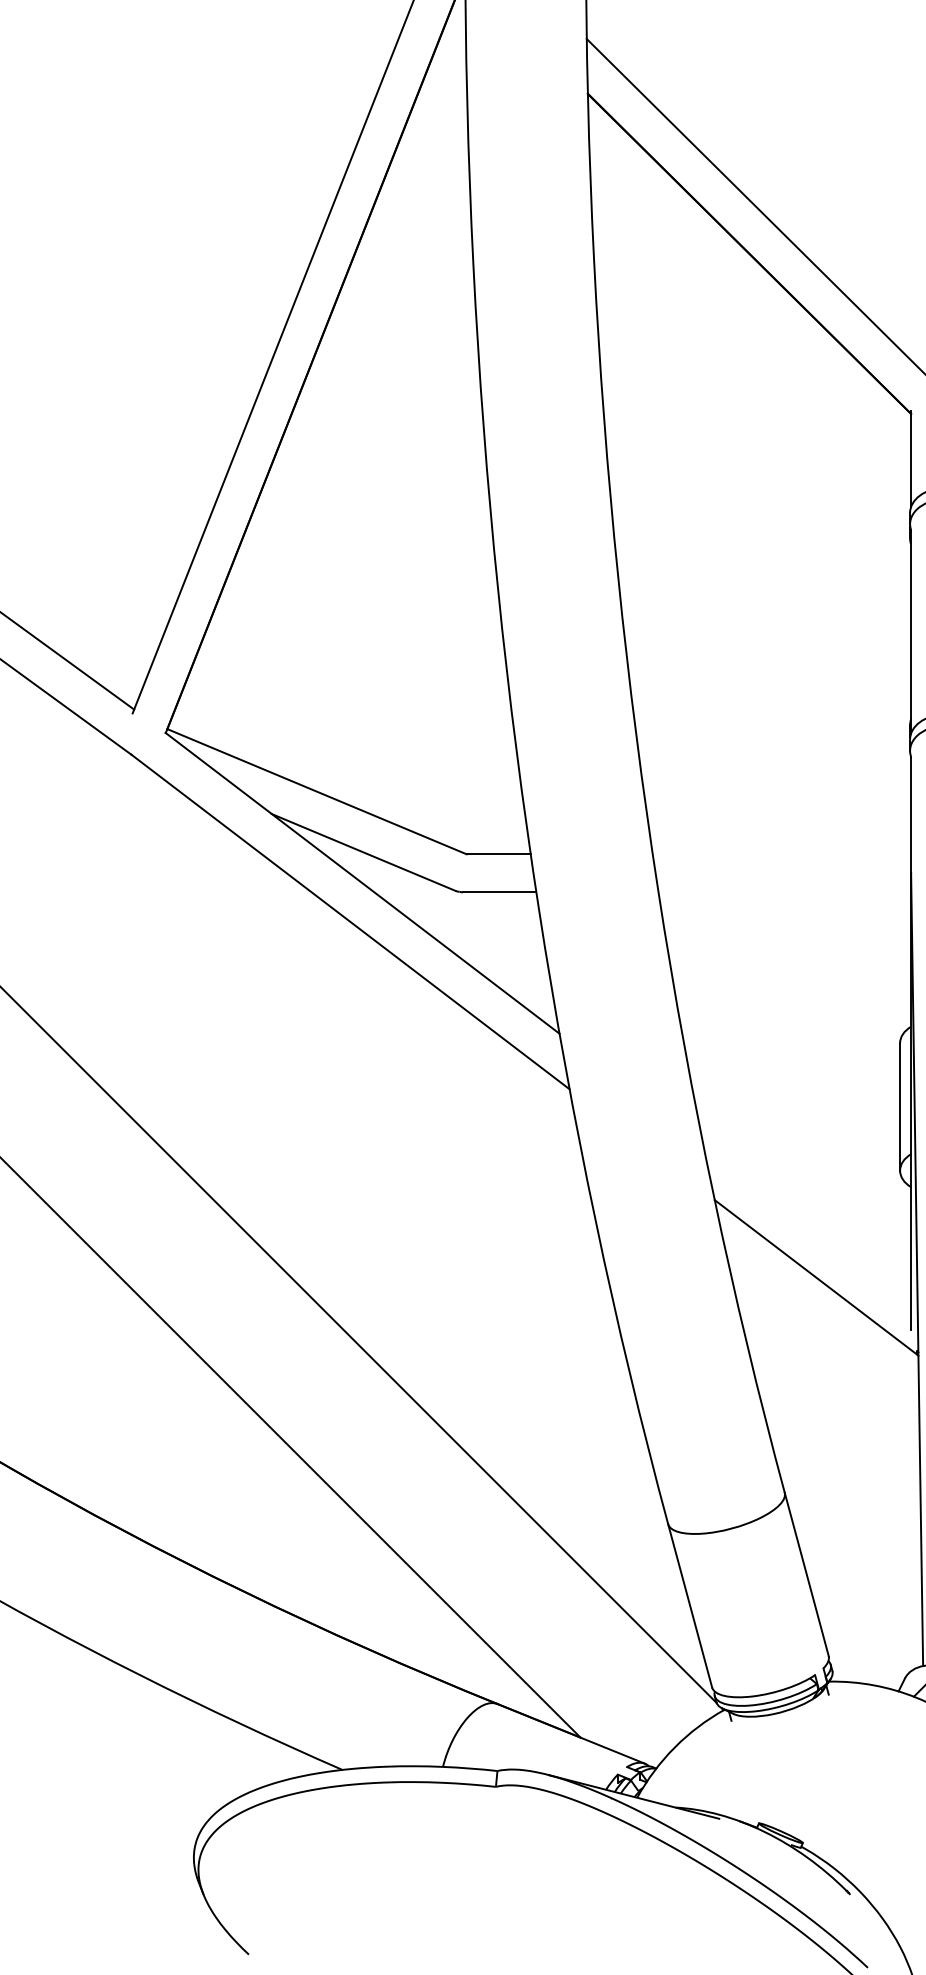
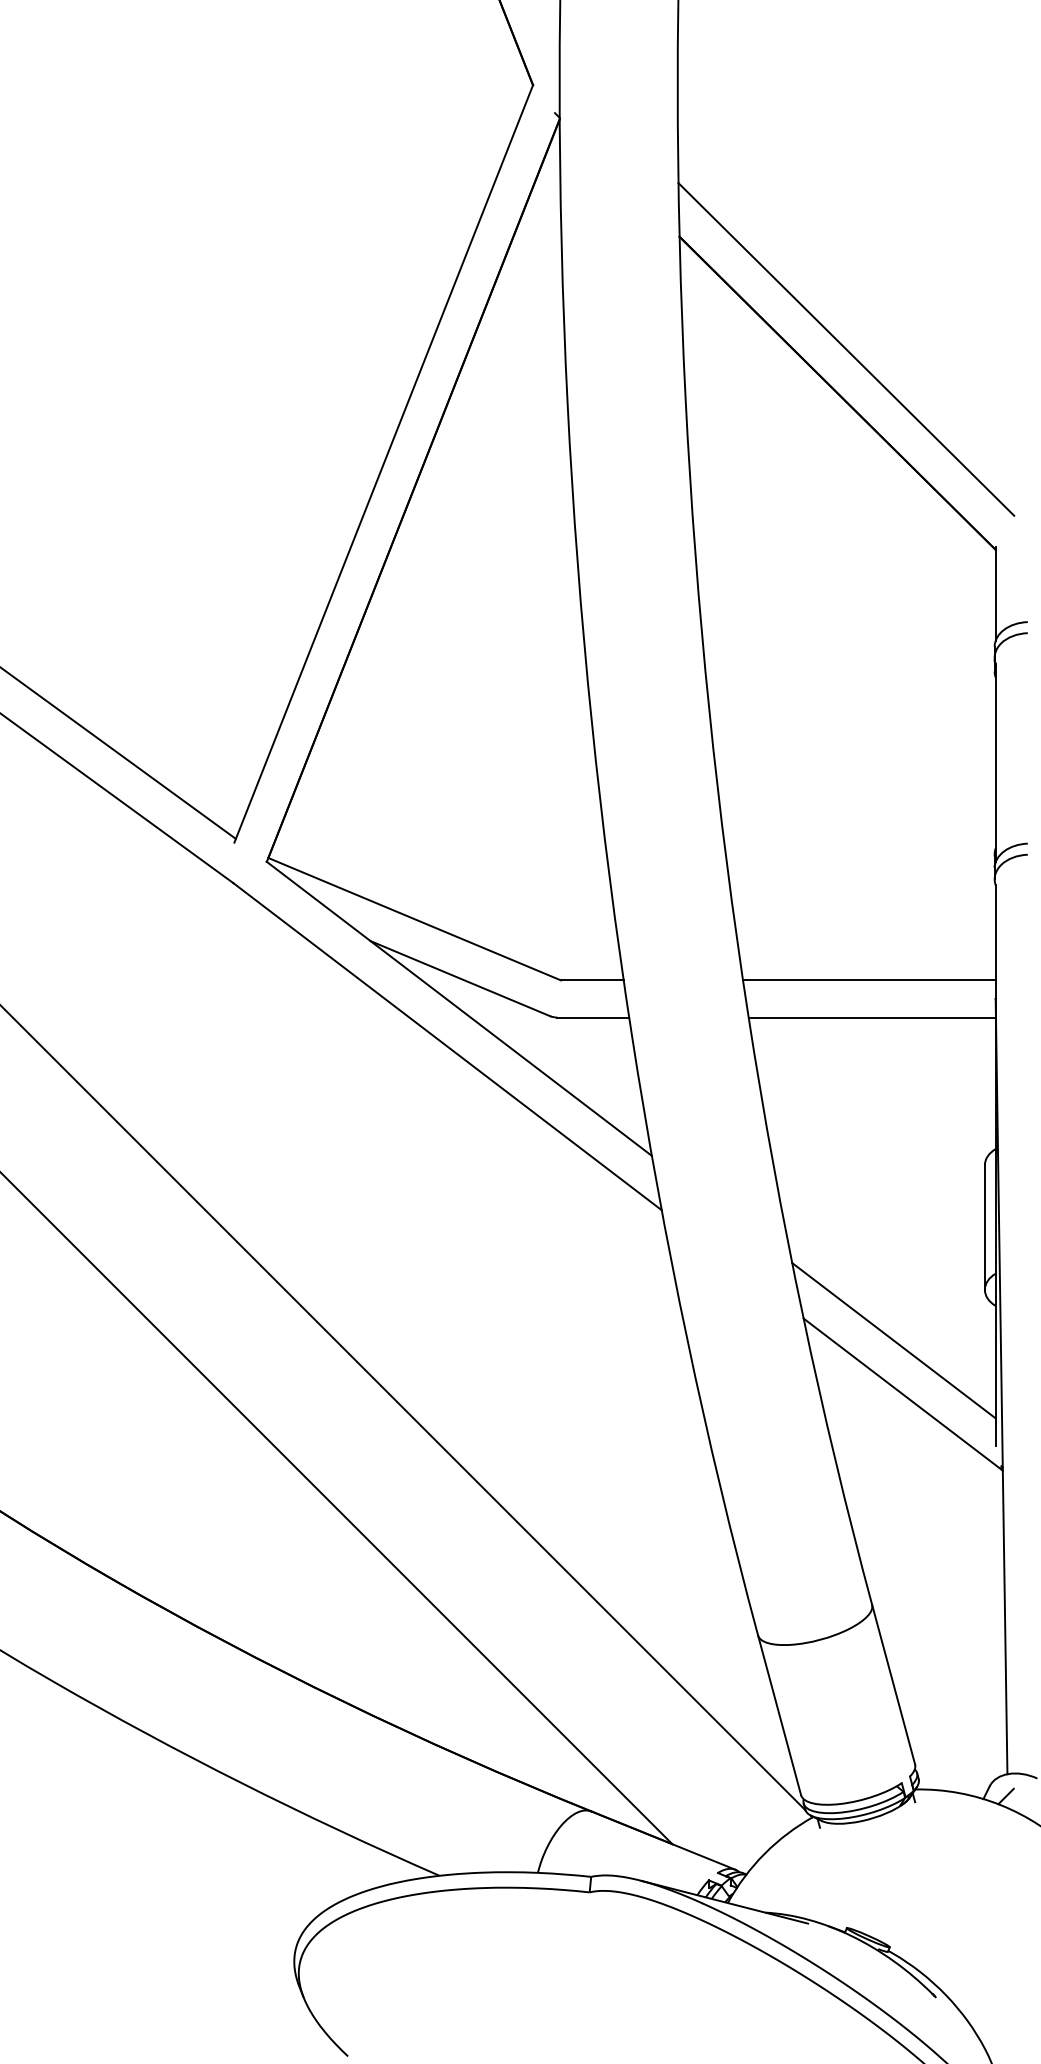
line: (782, 854) -> (869, 980), added
line: (784, 892) -> (871, 1017), added
line: (806, 1222) -> (893, 1340), added

